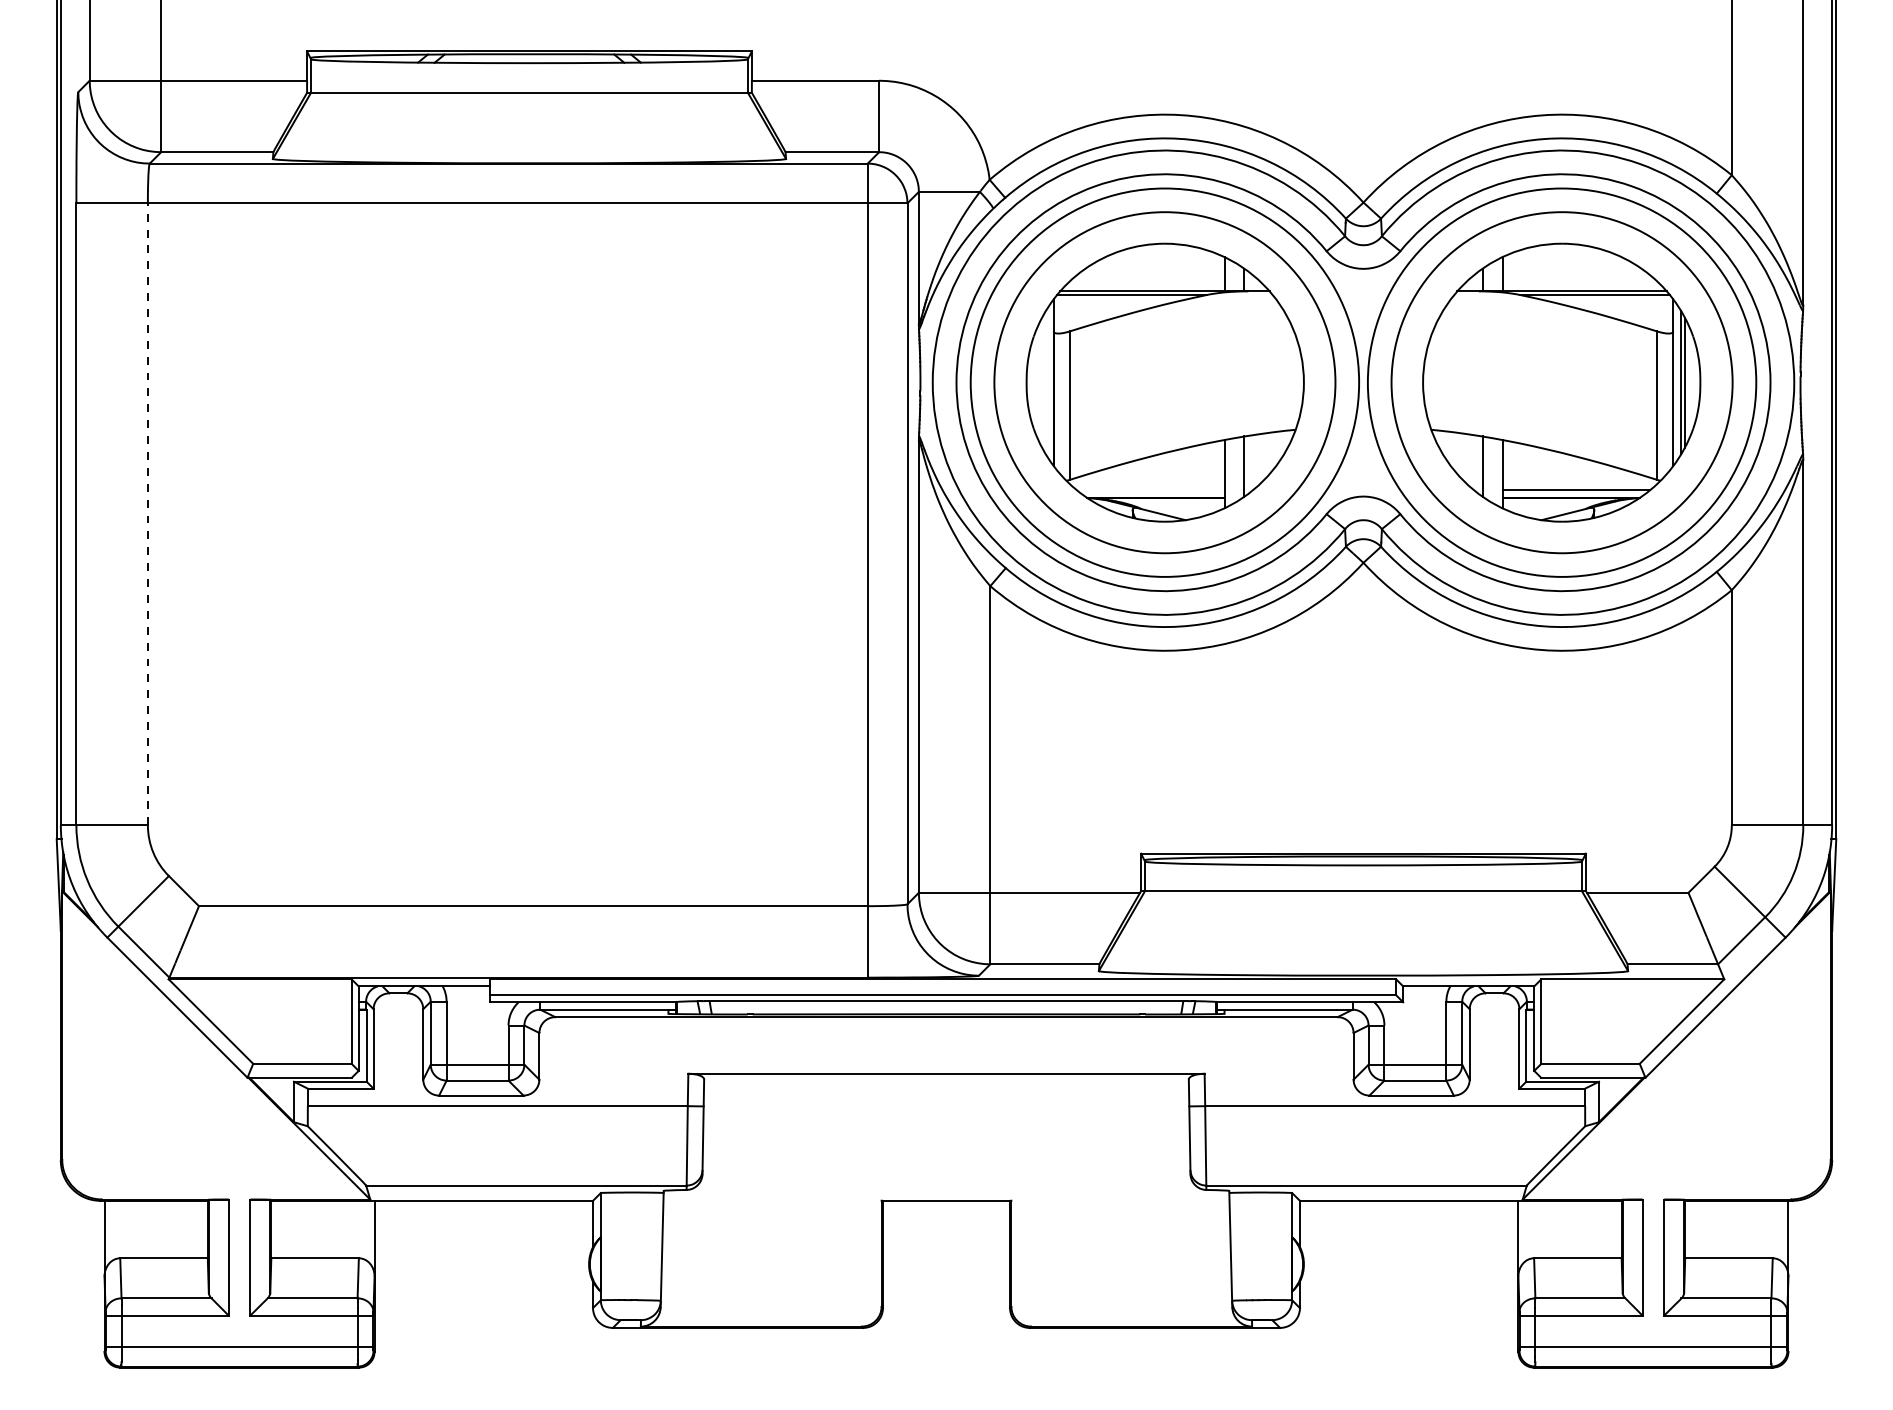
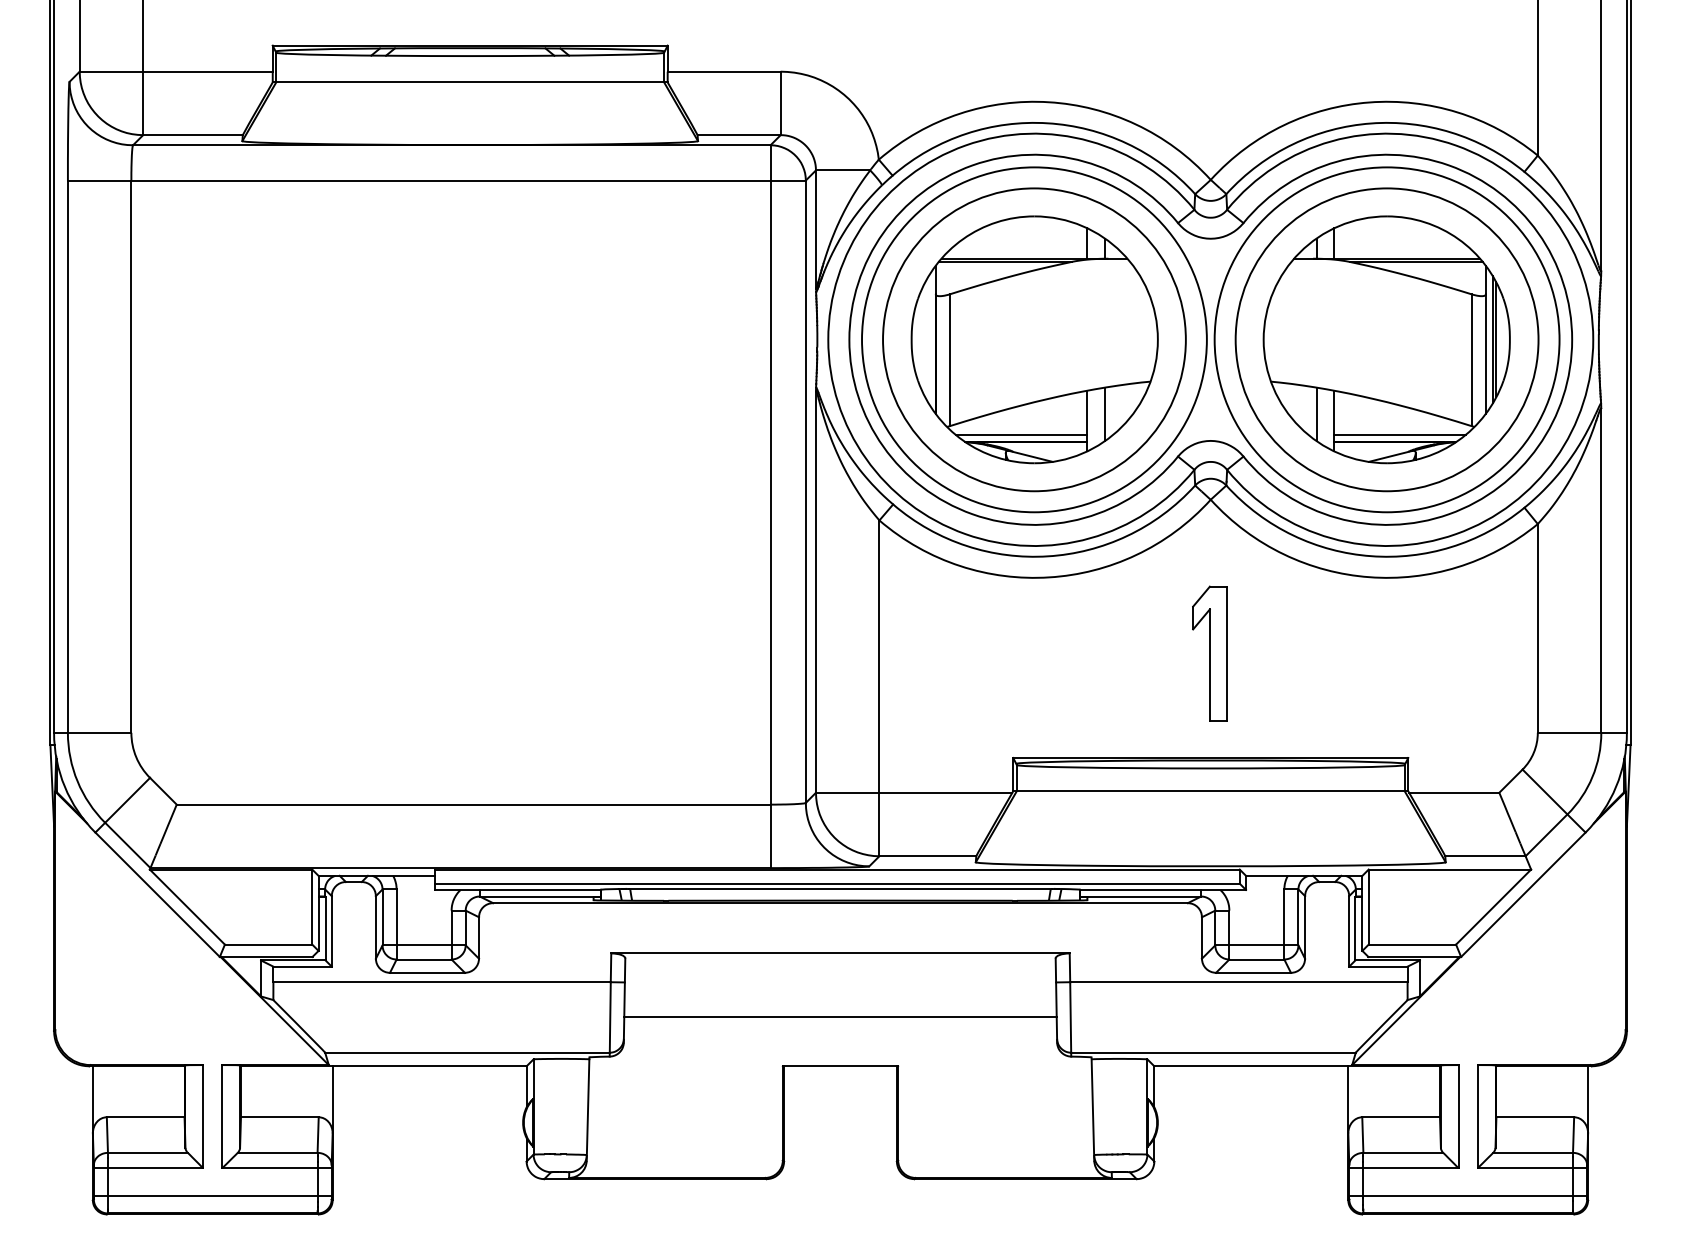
line: (1150, 490) -> (1021, 435), added
line: (148, 514) -> (131, 456), dashed -> solid
part: (1362, 735) -> (1209, 653), added
line: (946, 1144) -> (840, 1016), added

